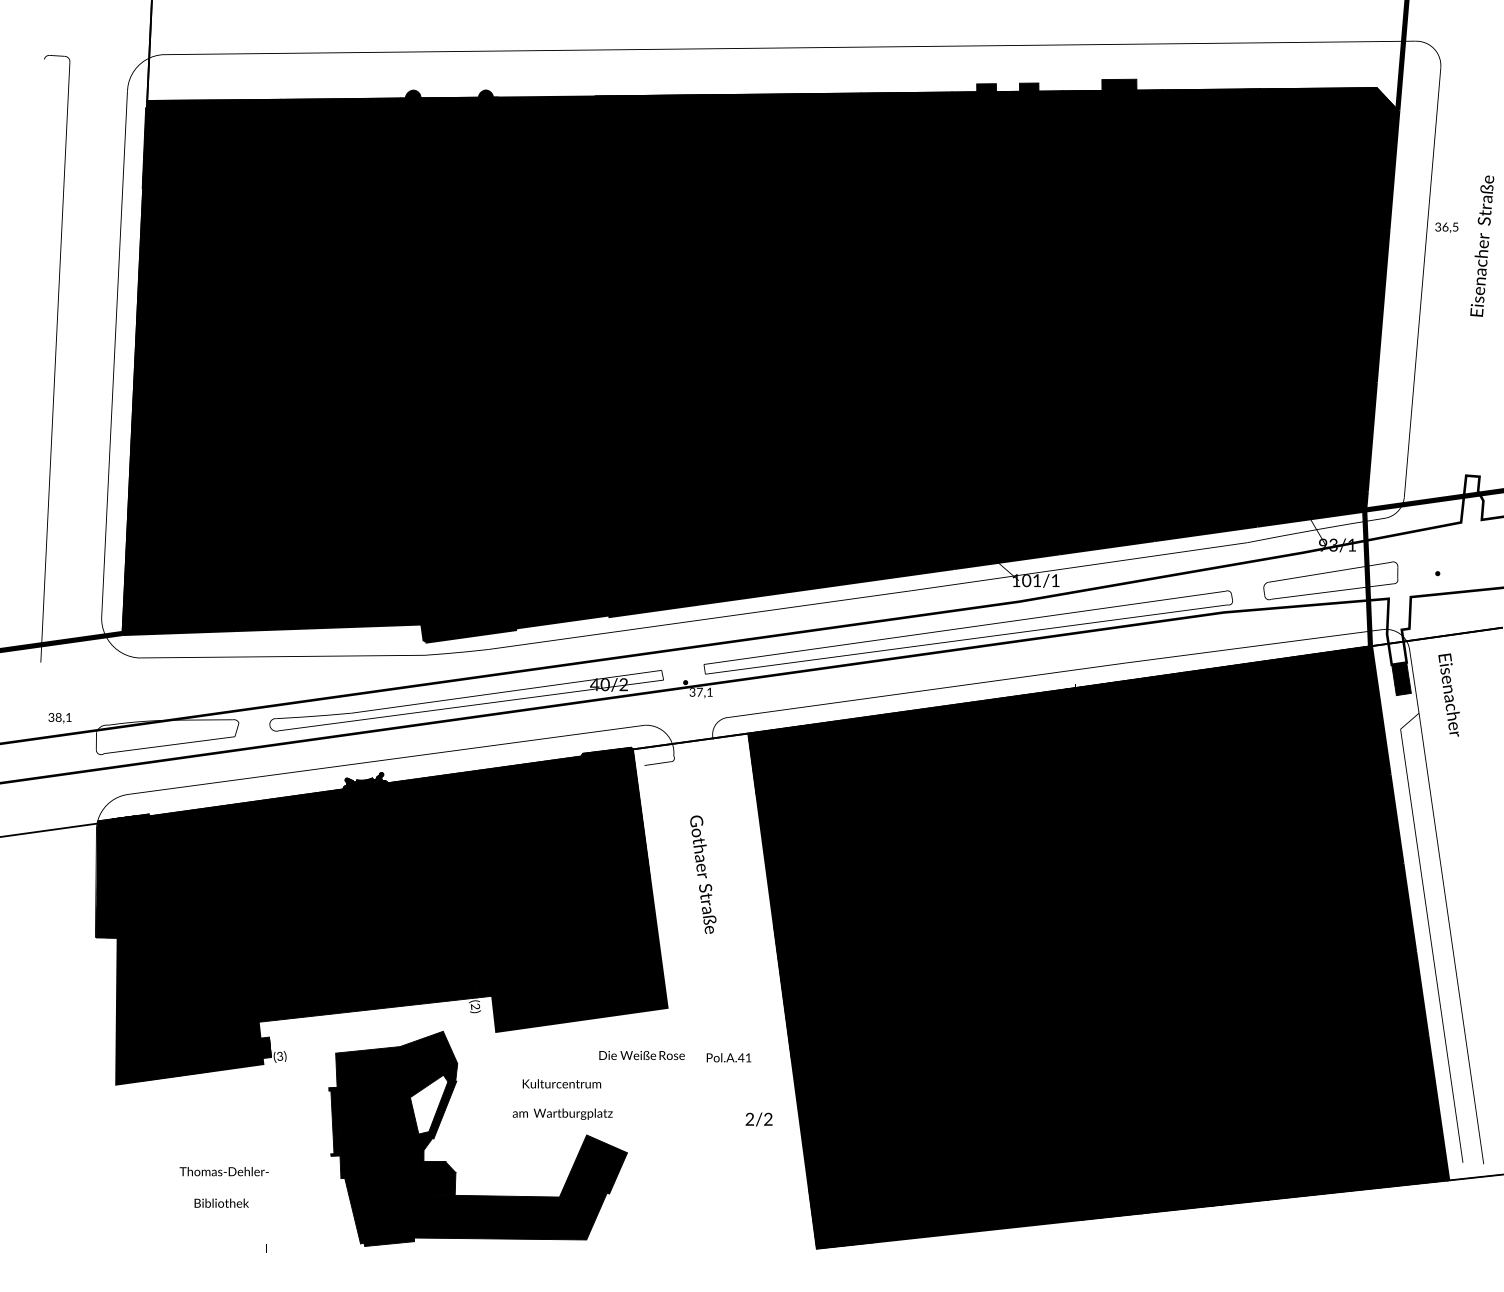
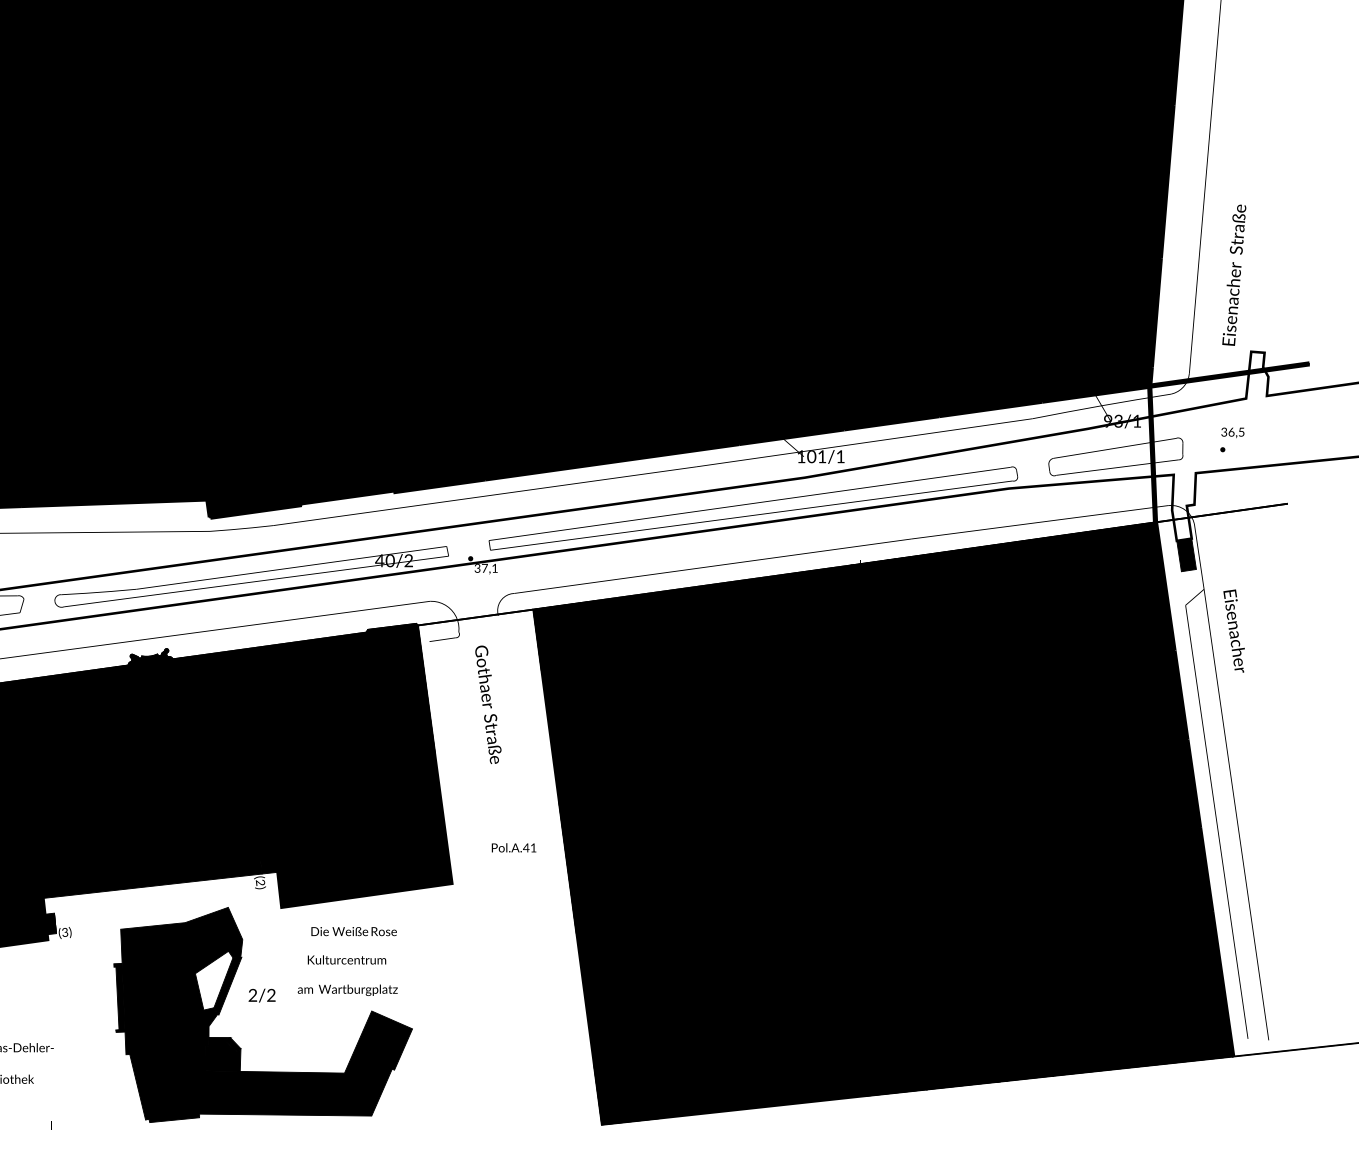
text: (1446, 227) -> (1232, 432), moved
text: (1482, 245) -> (1234, 274), moved
text: (1448, 694) -> (1233, 630), moved
text: (703, 874) -> (488, 704), moved
text: (641, 1055) -> (353, 931), moved
text: (728, 1057) -> (513, 847), moved
text: (758, 1119) -> (261, 995), moved

